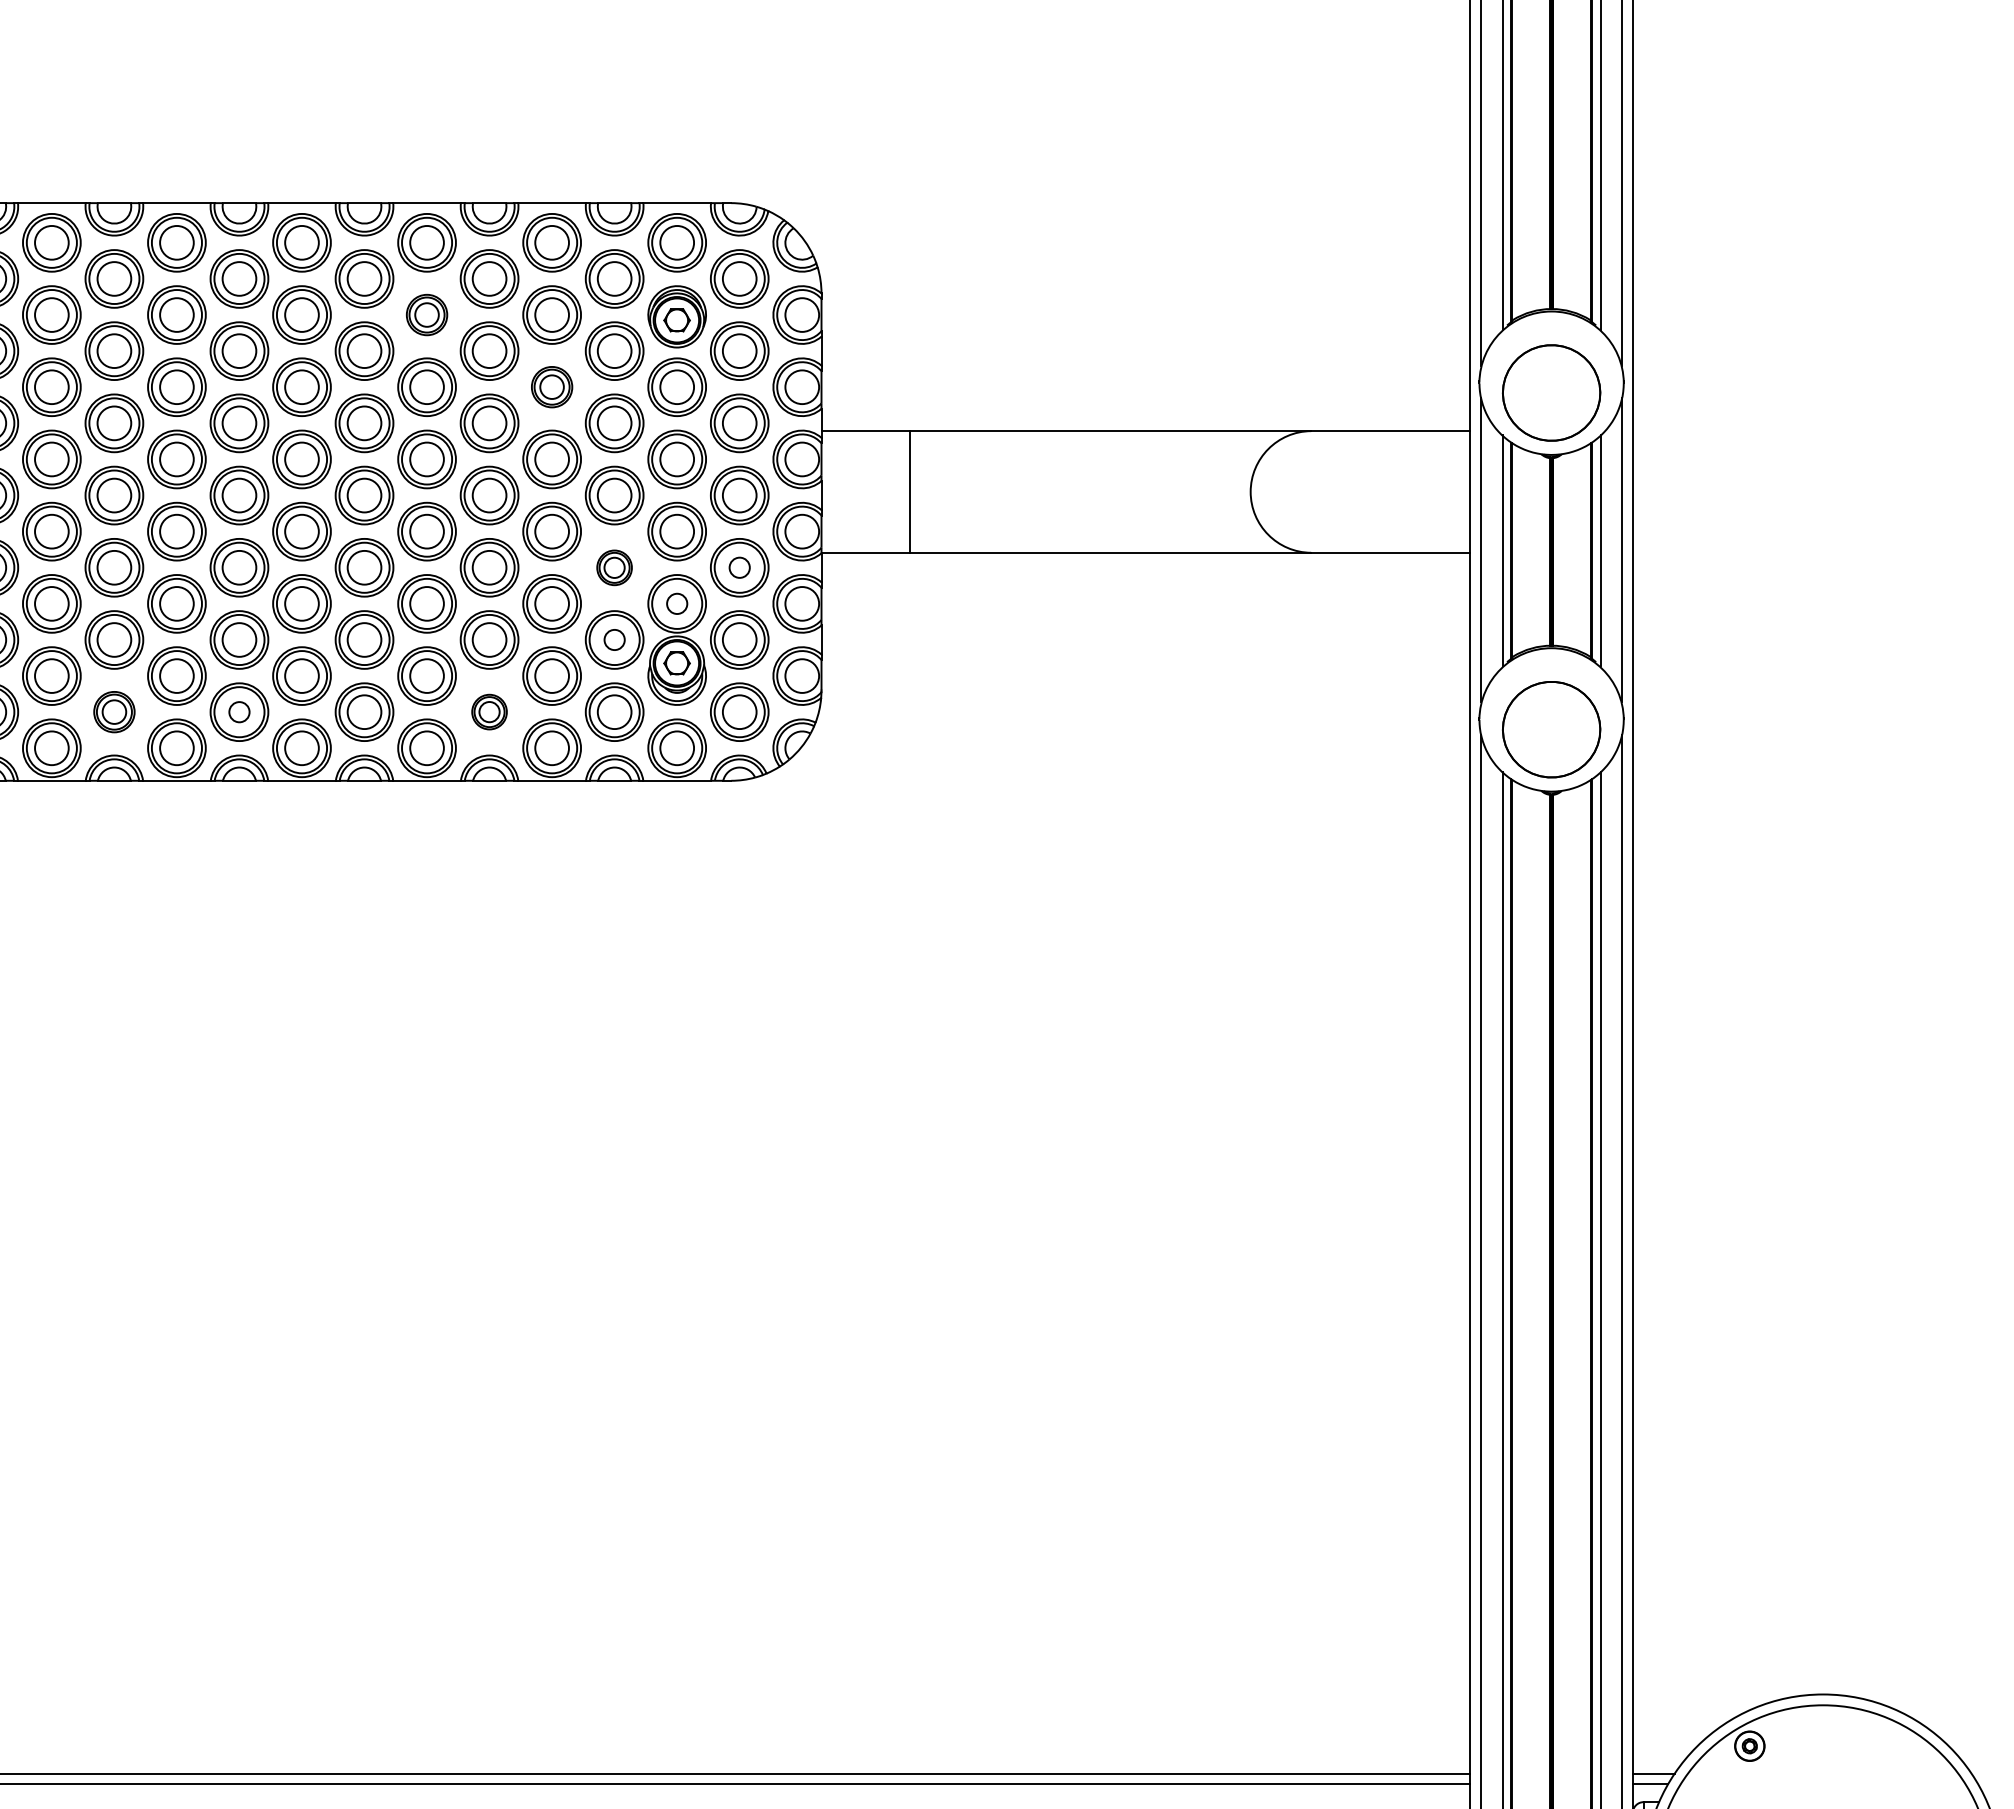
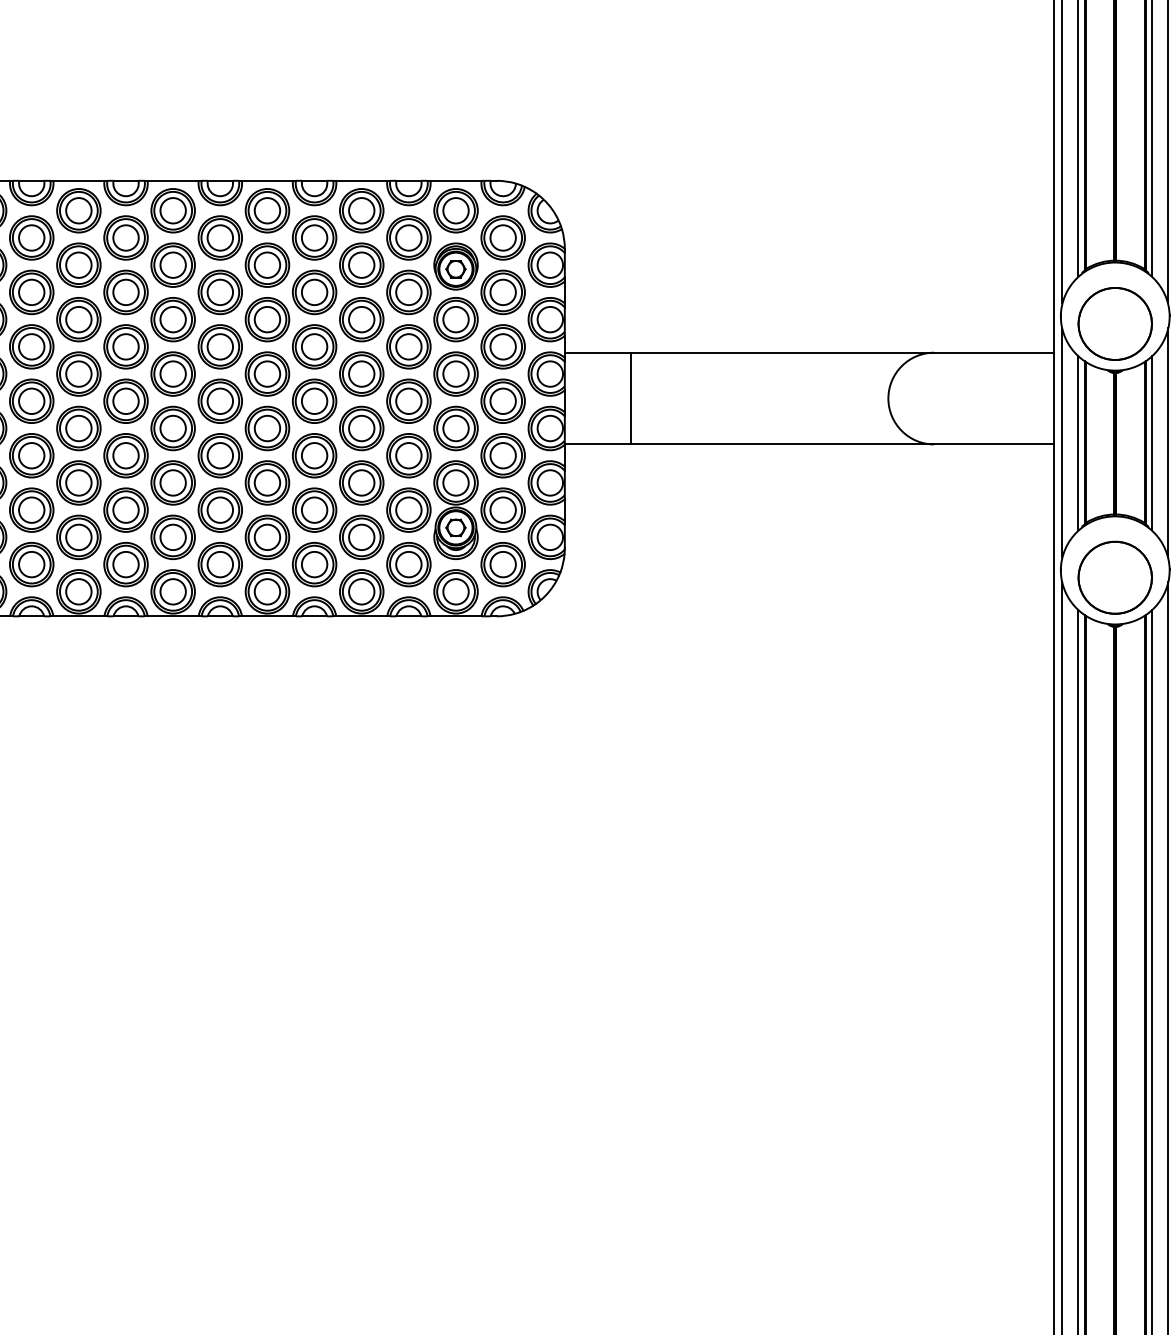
part: (426, 314) -> (267, 264), size x1.43
part: (551, 386) -> (361, 319), size x1.43
part: (614, 567) -> (408, 455), size x1.67
circle: (739, 567) -> (503, 455), size x1.67
circle: (677, 603) -> (456, 482), size x1.67
circle: (614, 639) -> (408, 509), size x1.67
part: (114, 711) -> (31, 564), size x1.43
part: (489, 711) -> (314, 564), size x1.67
circle: (239, 712) -> (126, 564), size x1.67

